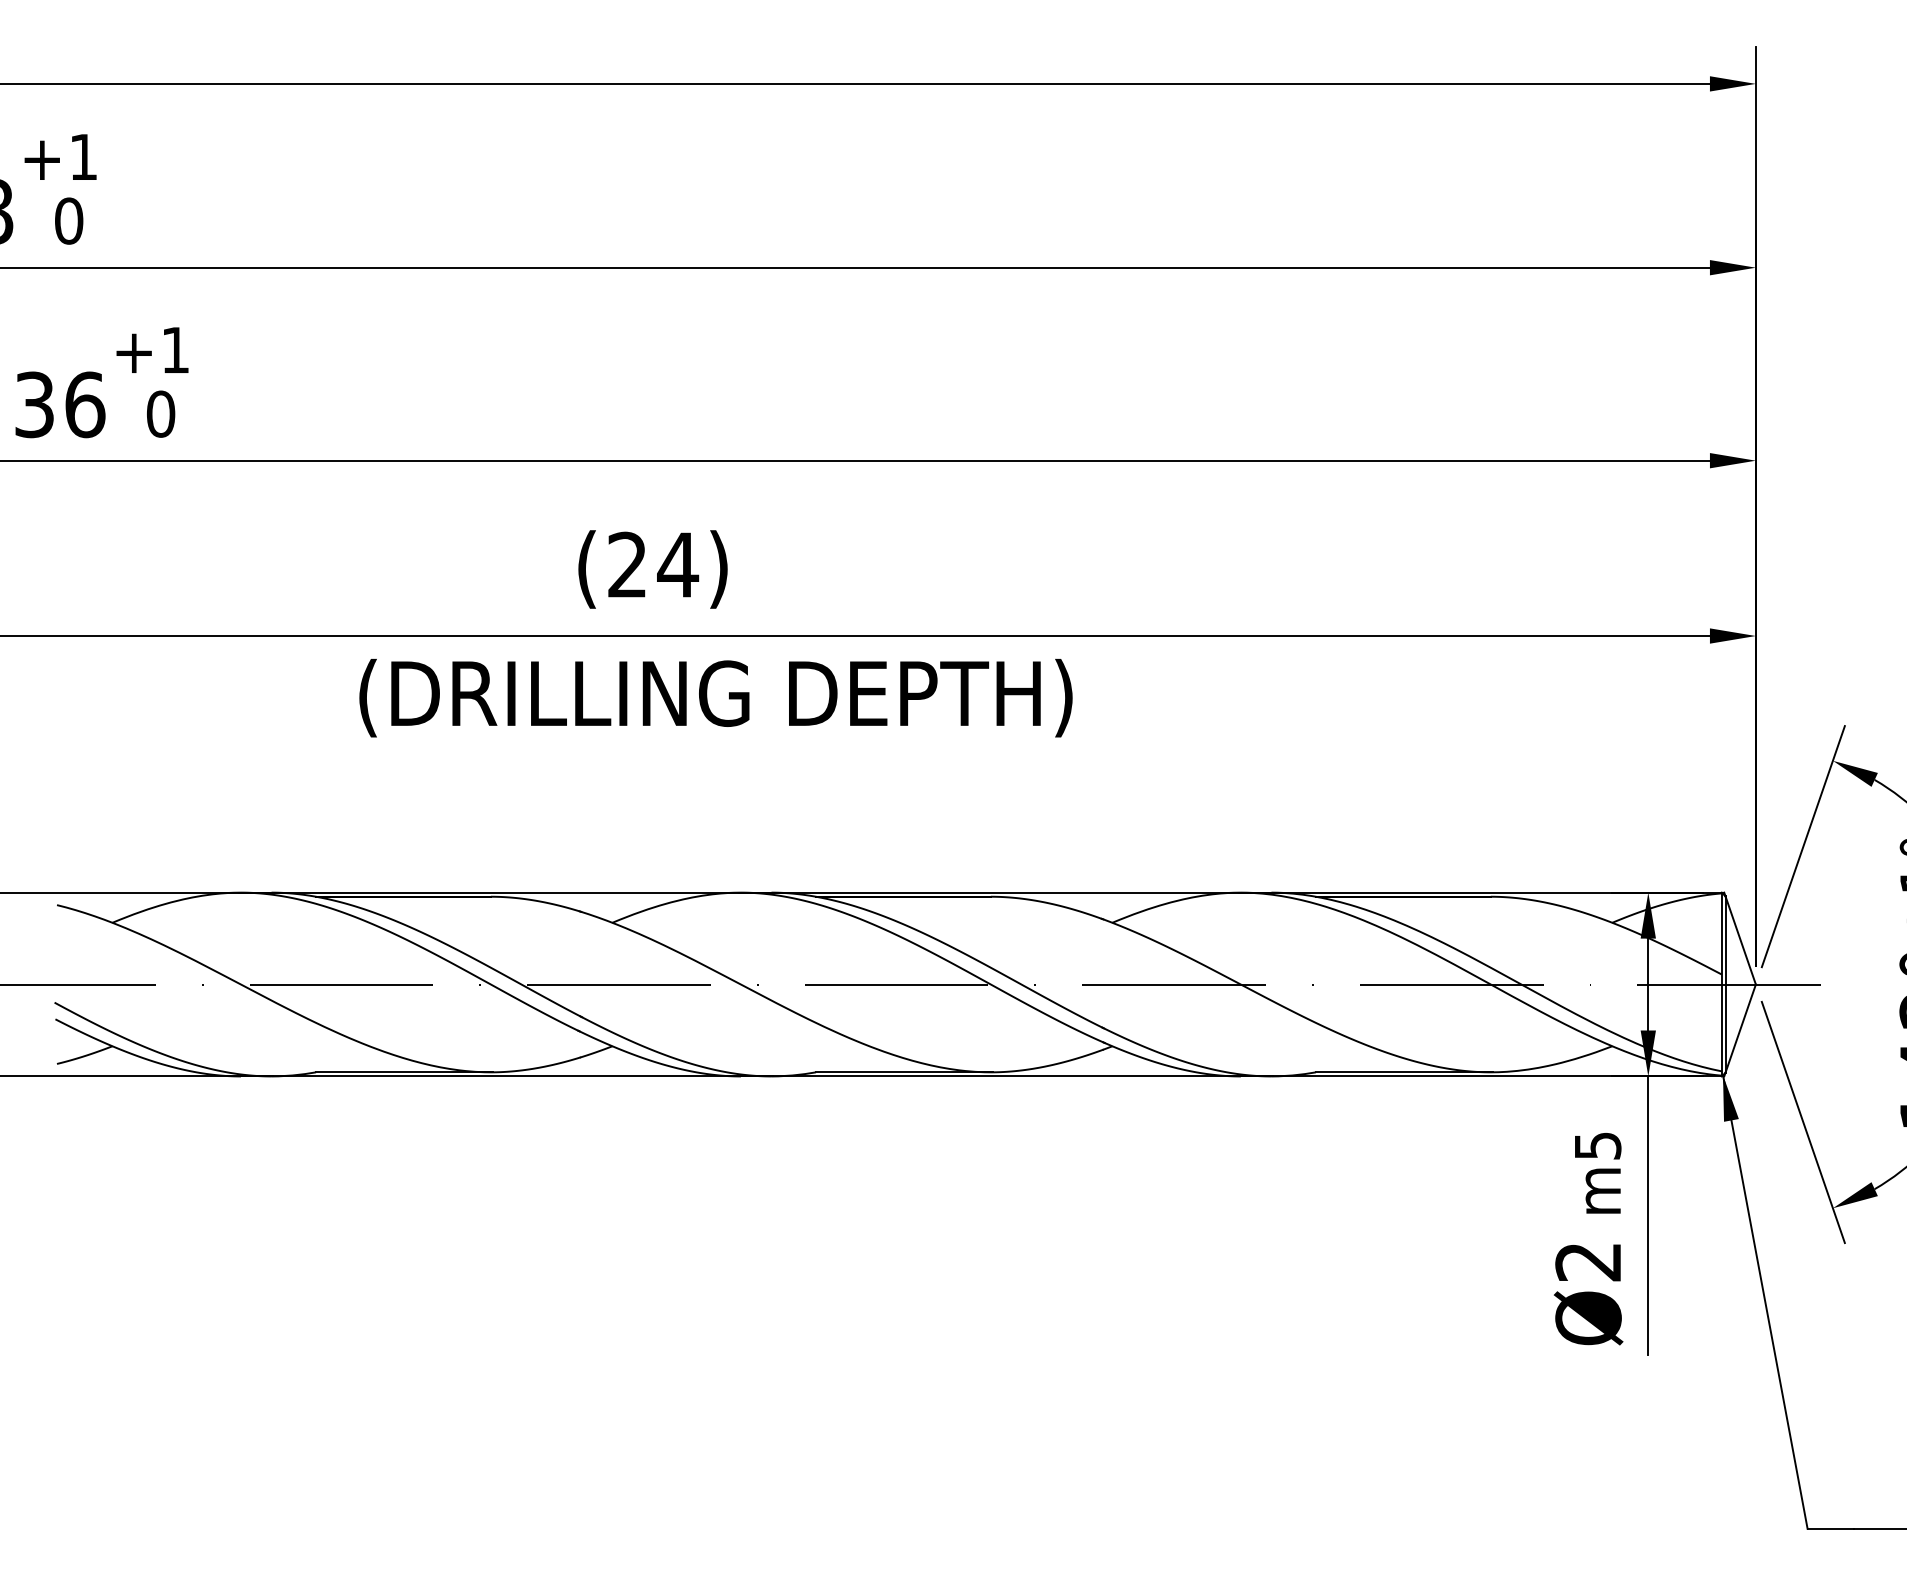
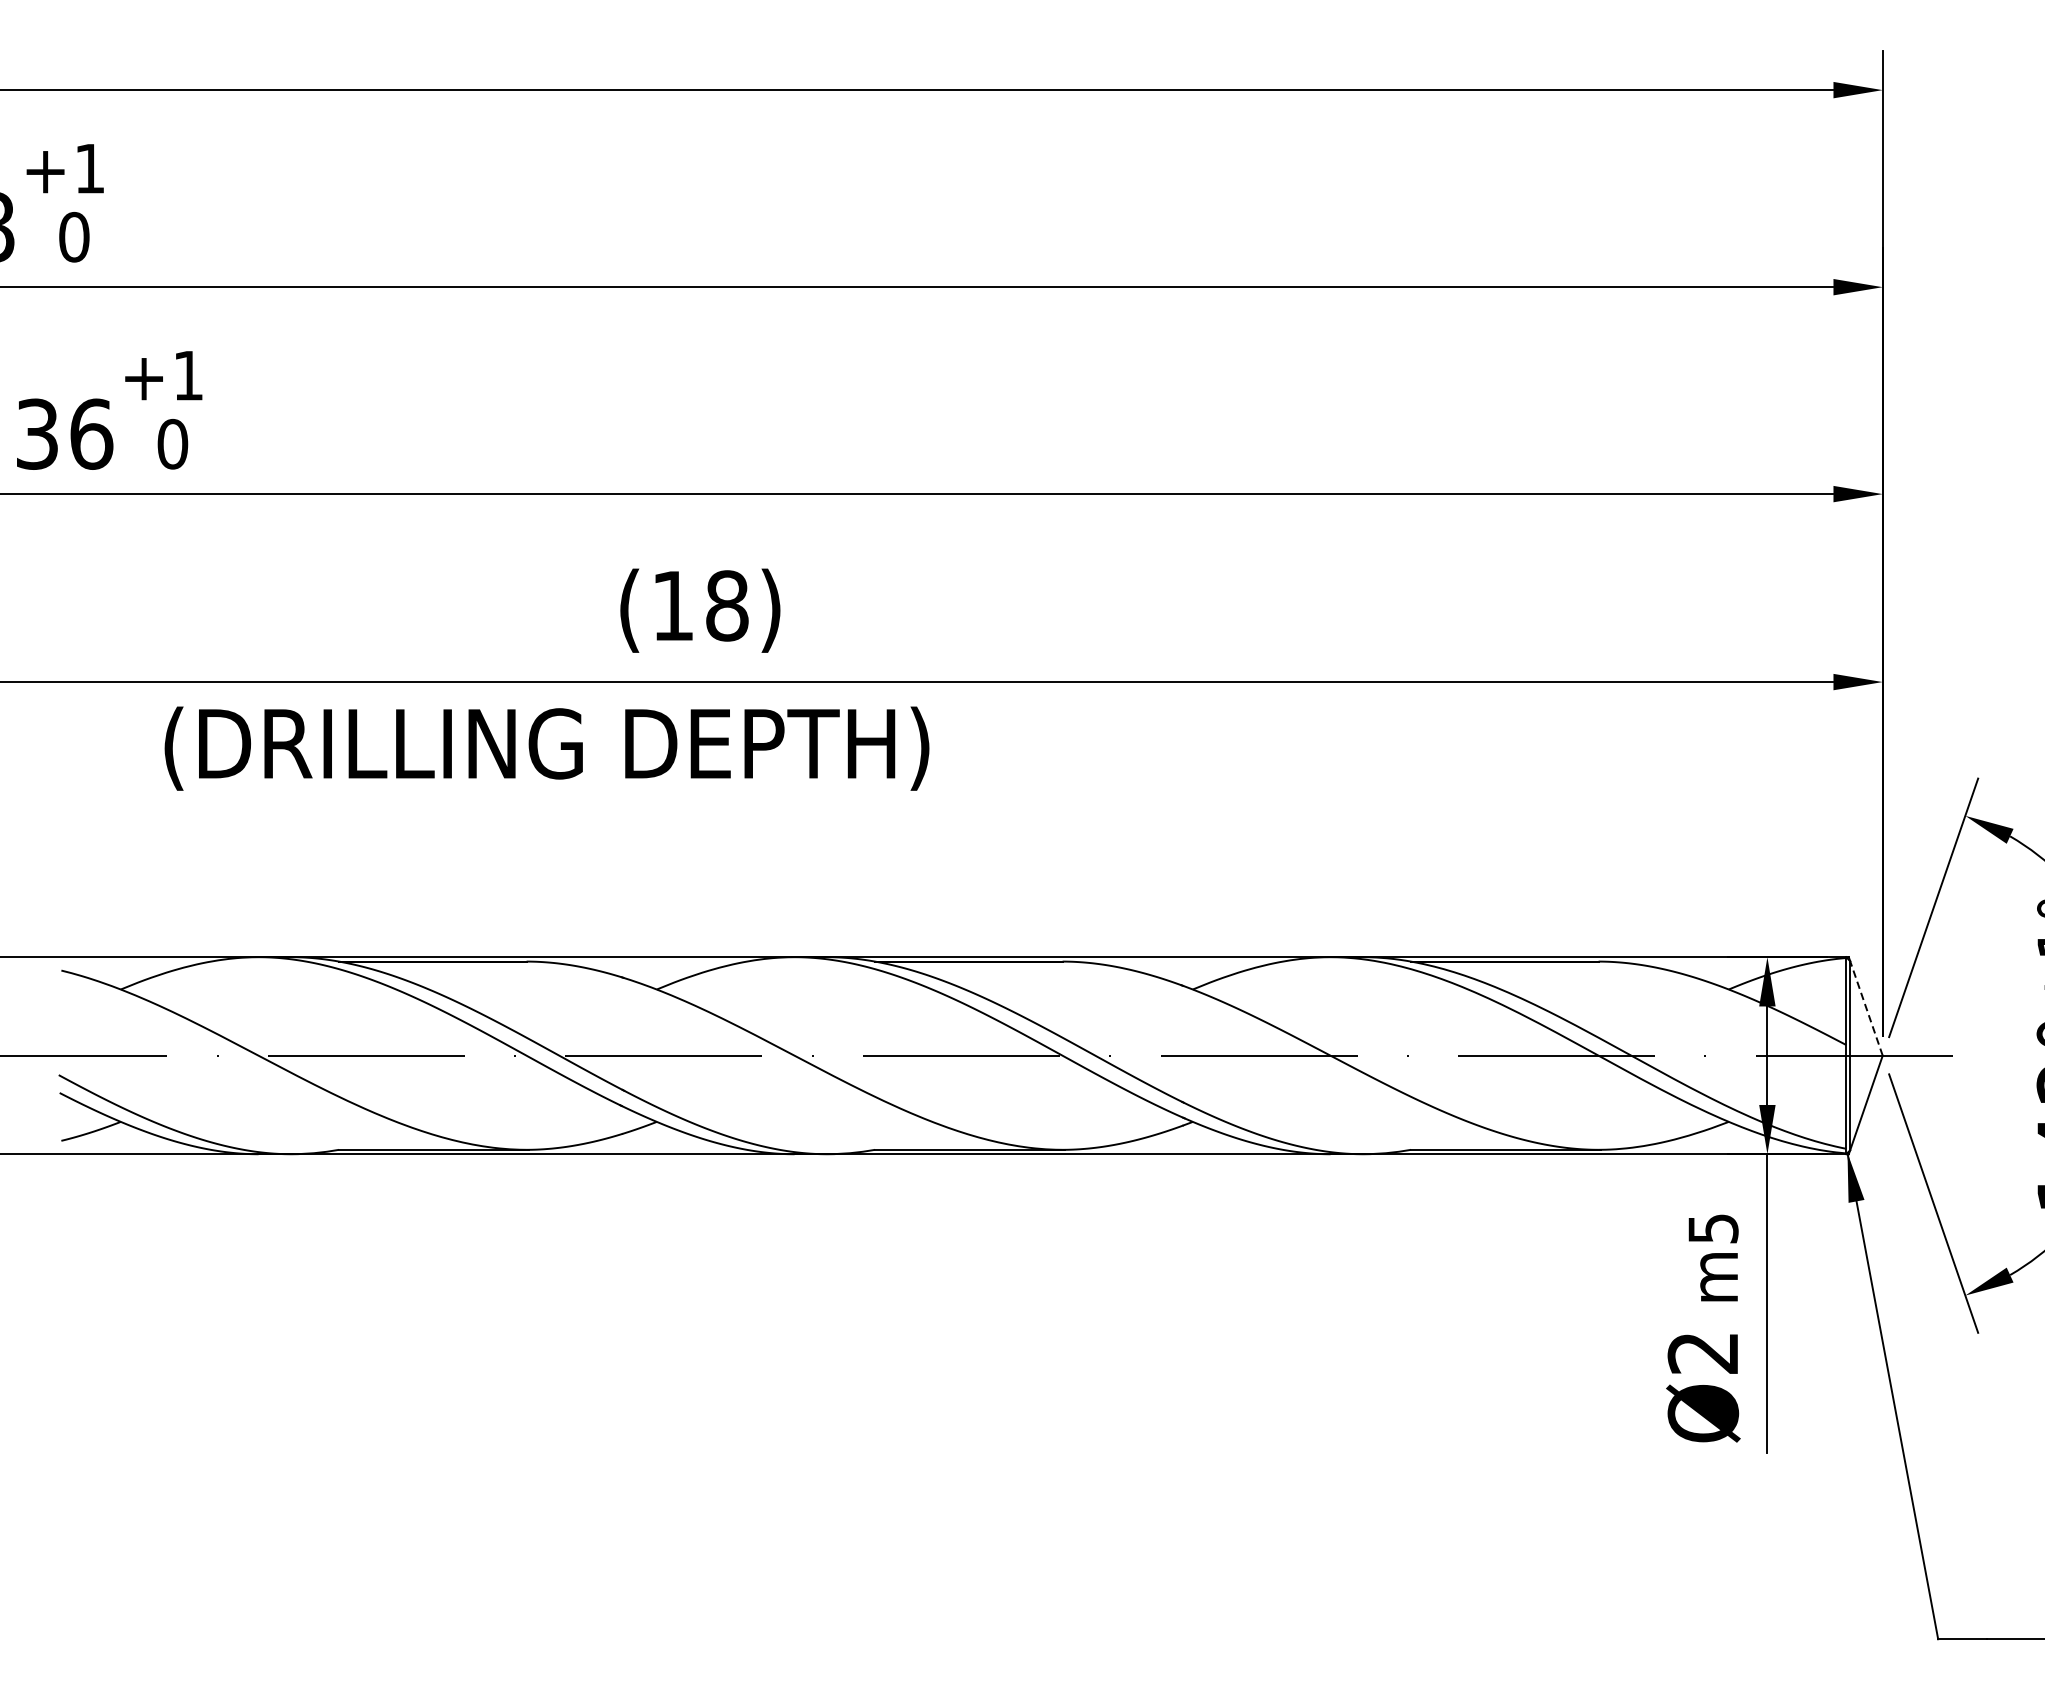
text: (653, 564) -> (700, 605), (24) -> (18)
text: (715, 698) -> (546, 749), moved
line: (1740, 940) -> (1866, 1008), solid -> dashed

